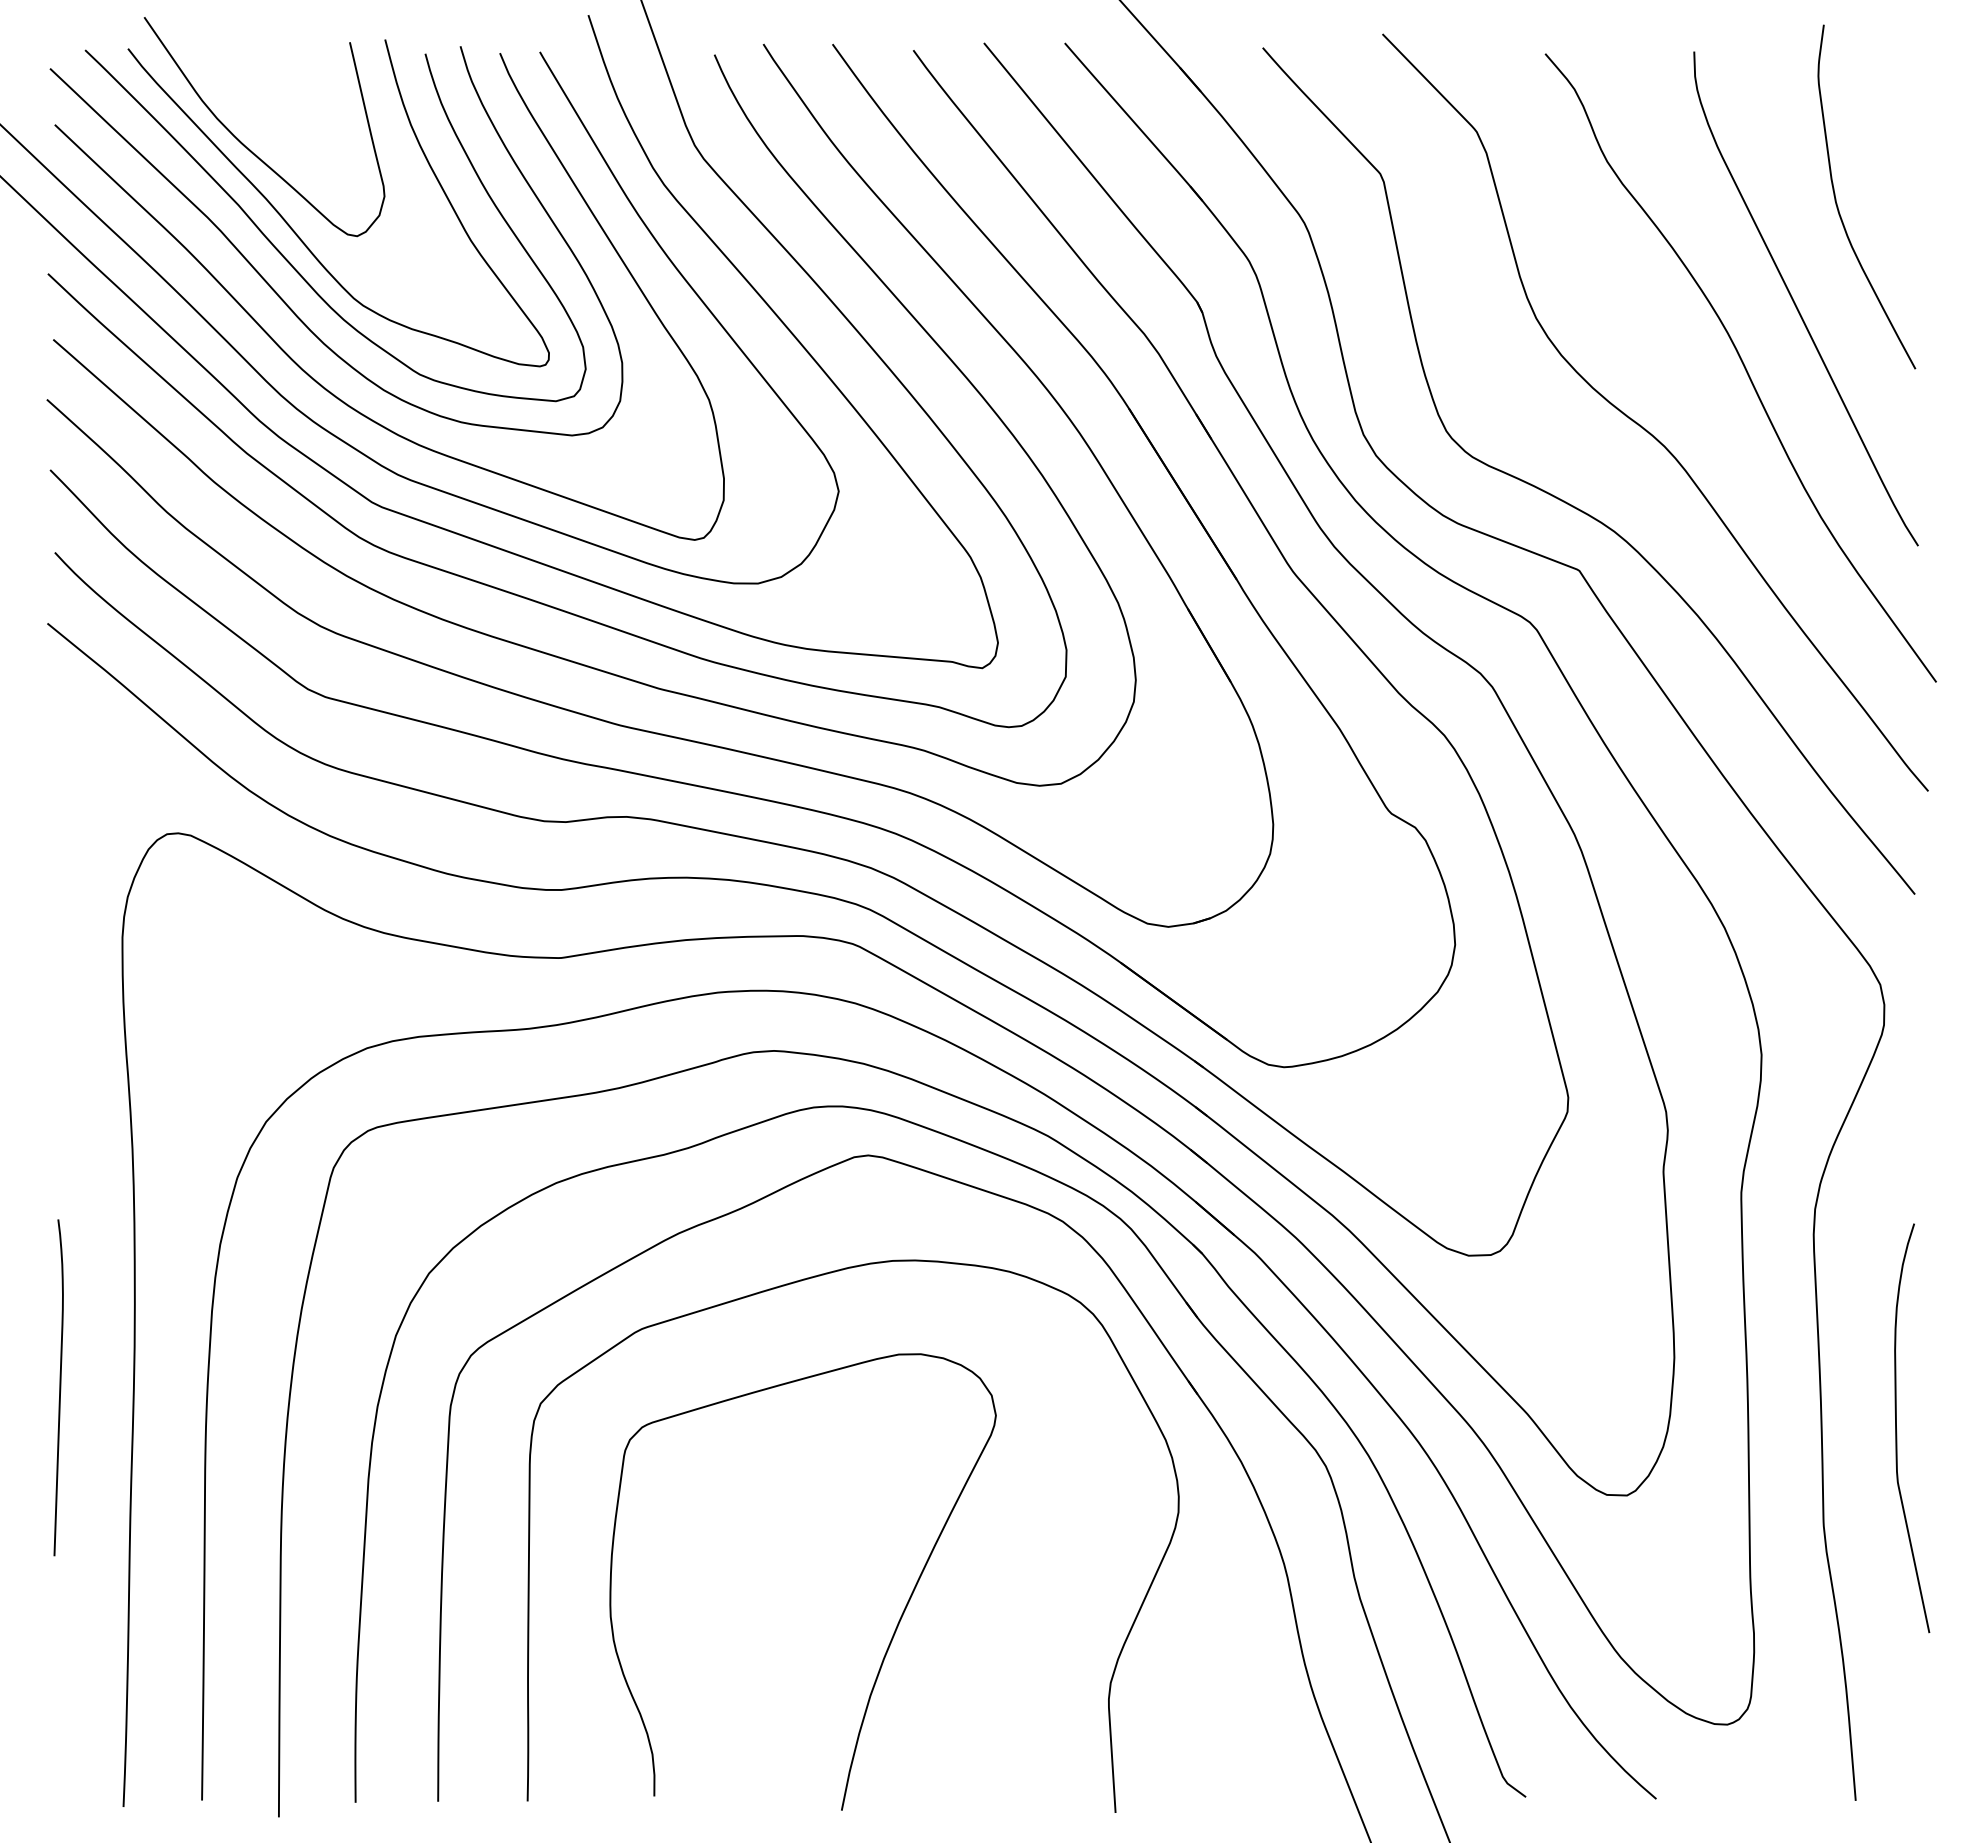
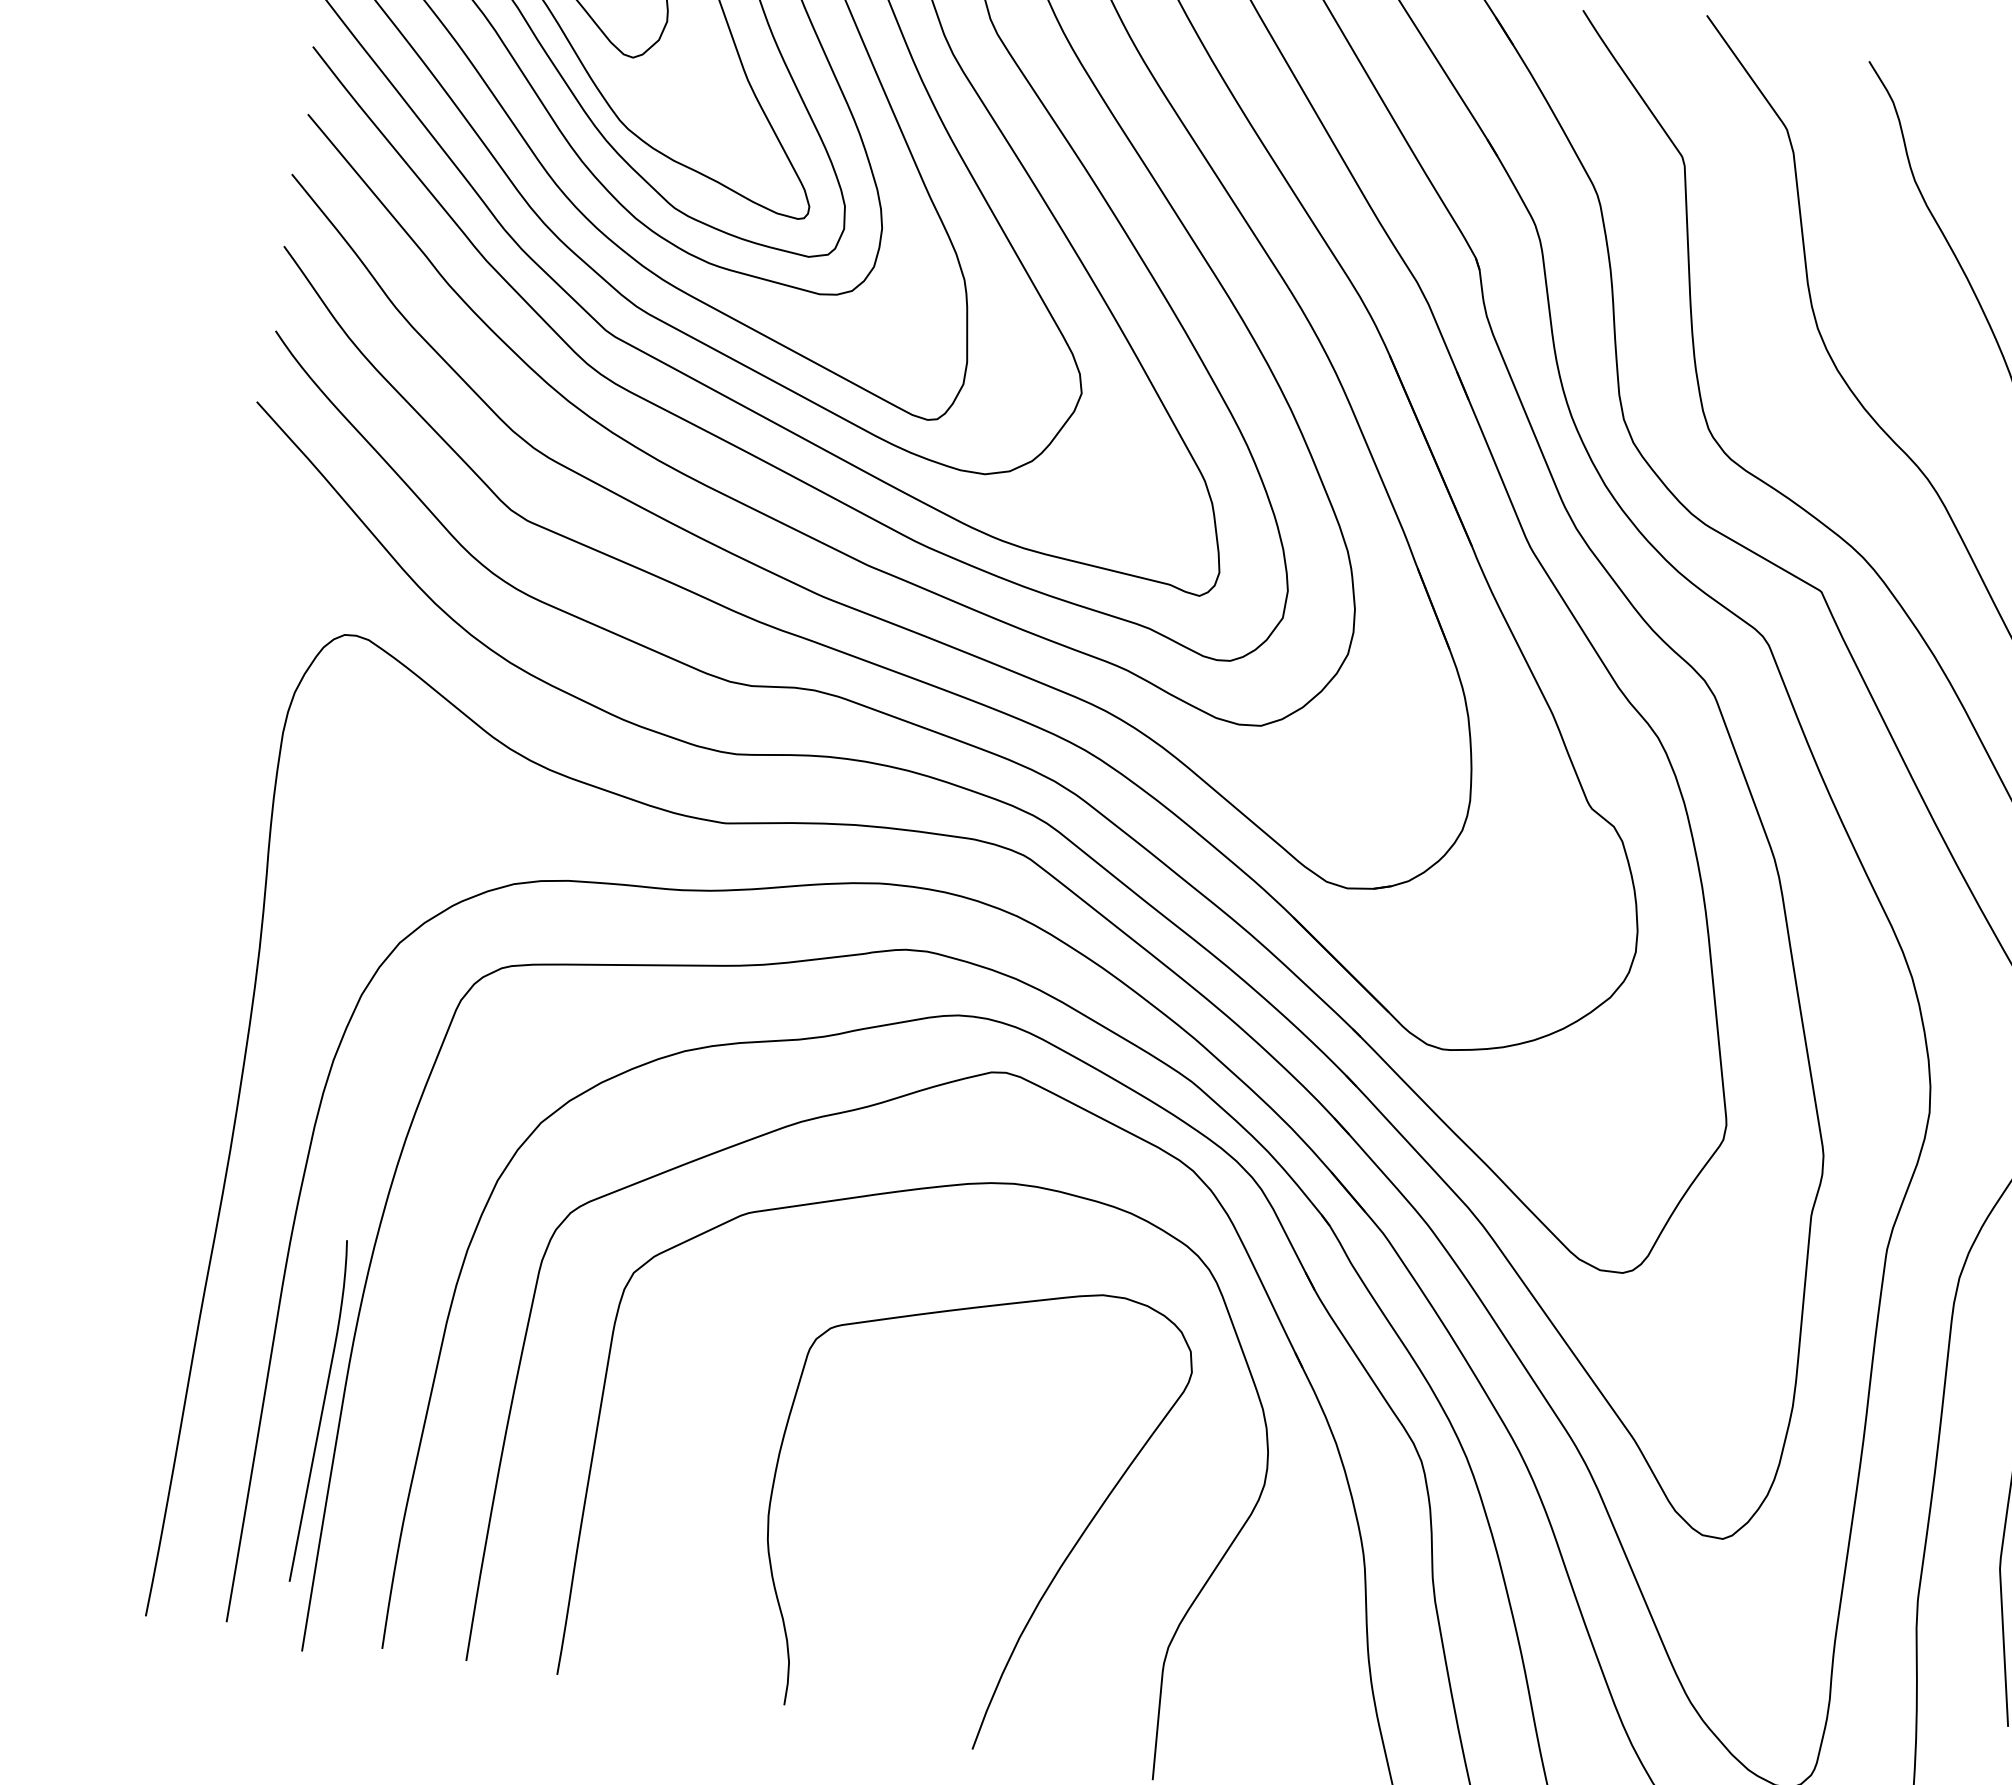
curve: (59, 1387) -> (321, 1411), moved
curve: (896, 1625) -> (1057, 1570), moved

